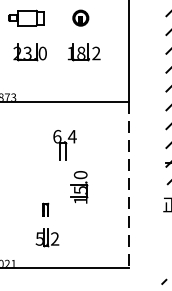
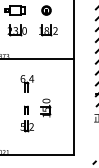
part: (65, 144) -> (27, 83), moved
line: (129, 184) -> (74, 106), dashed -> solid
part: (46, 224) -> (26, 118), moved

